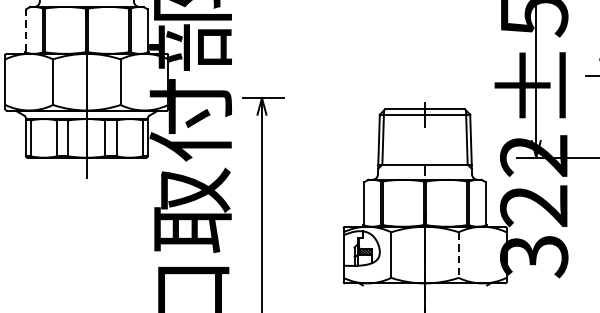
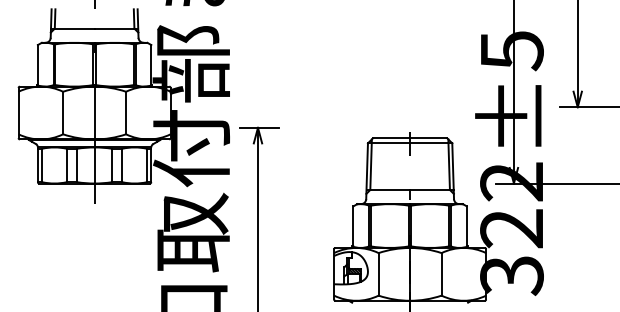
line: (25, 30) -> (37, 64), dashed -> solid
line: (458, 255) -> (441, 274), dashed -> solid

